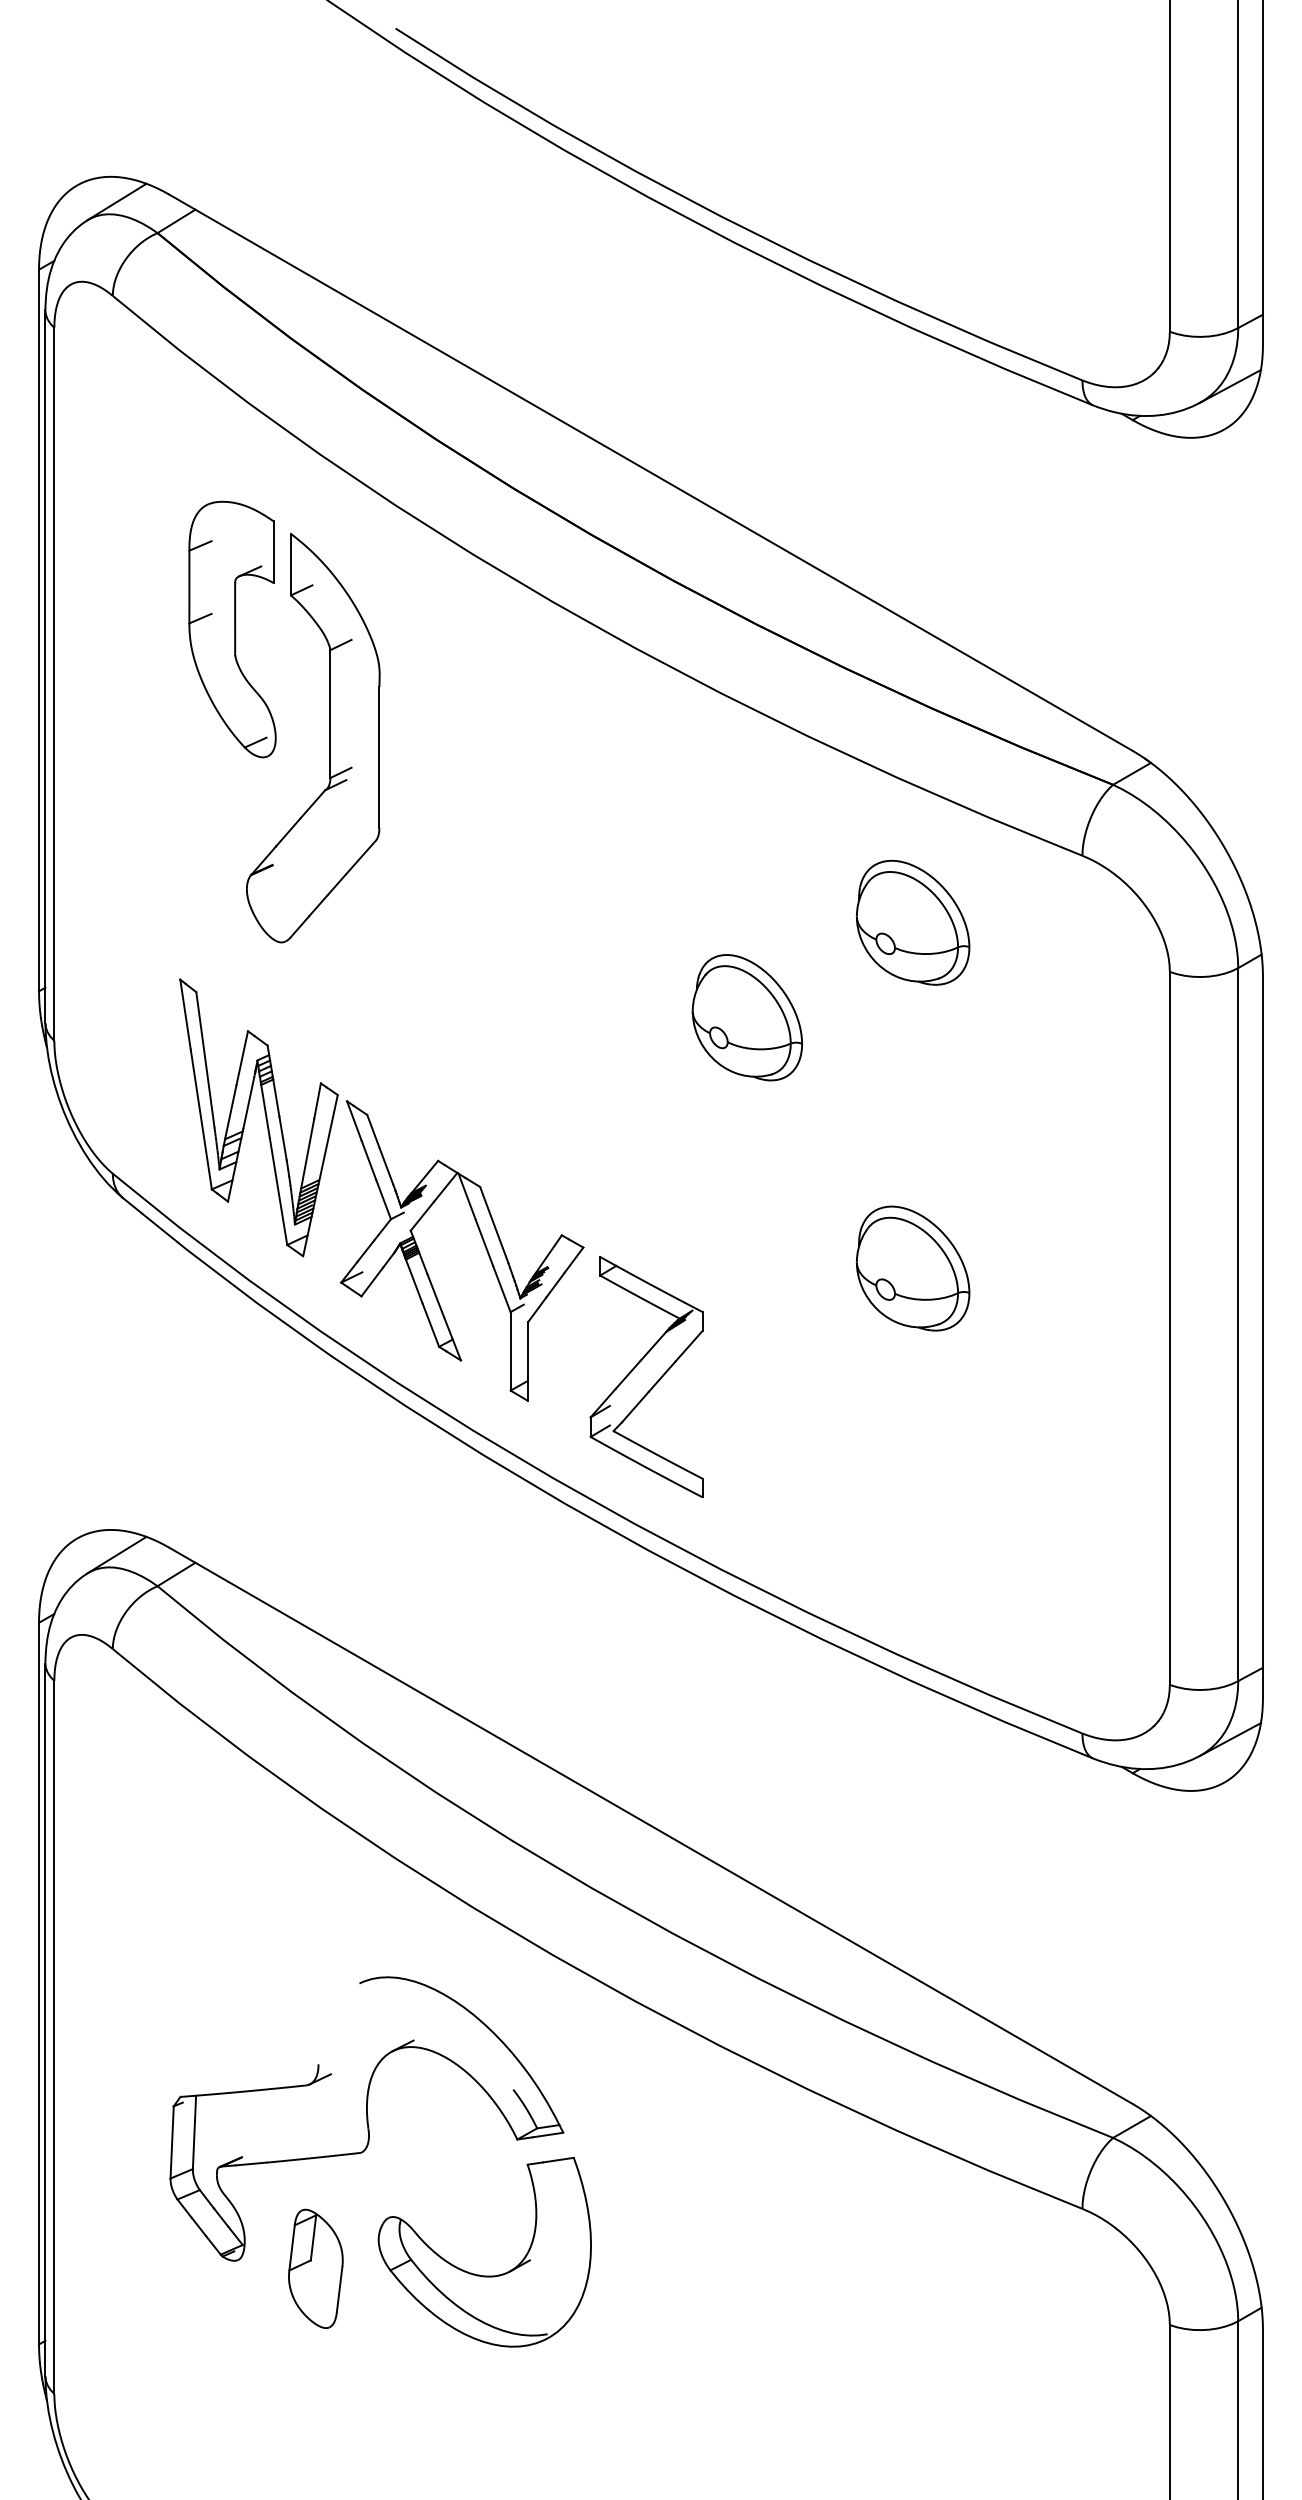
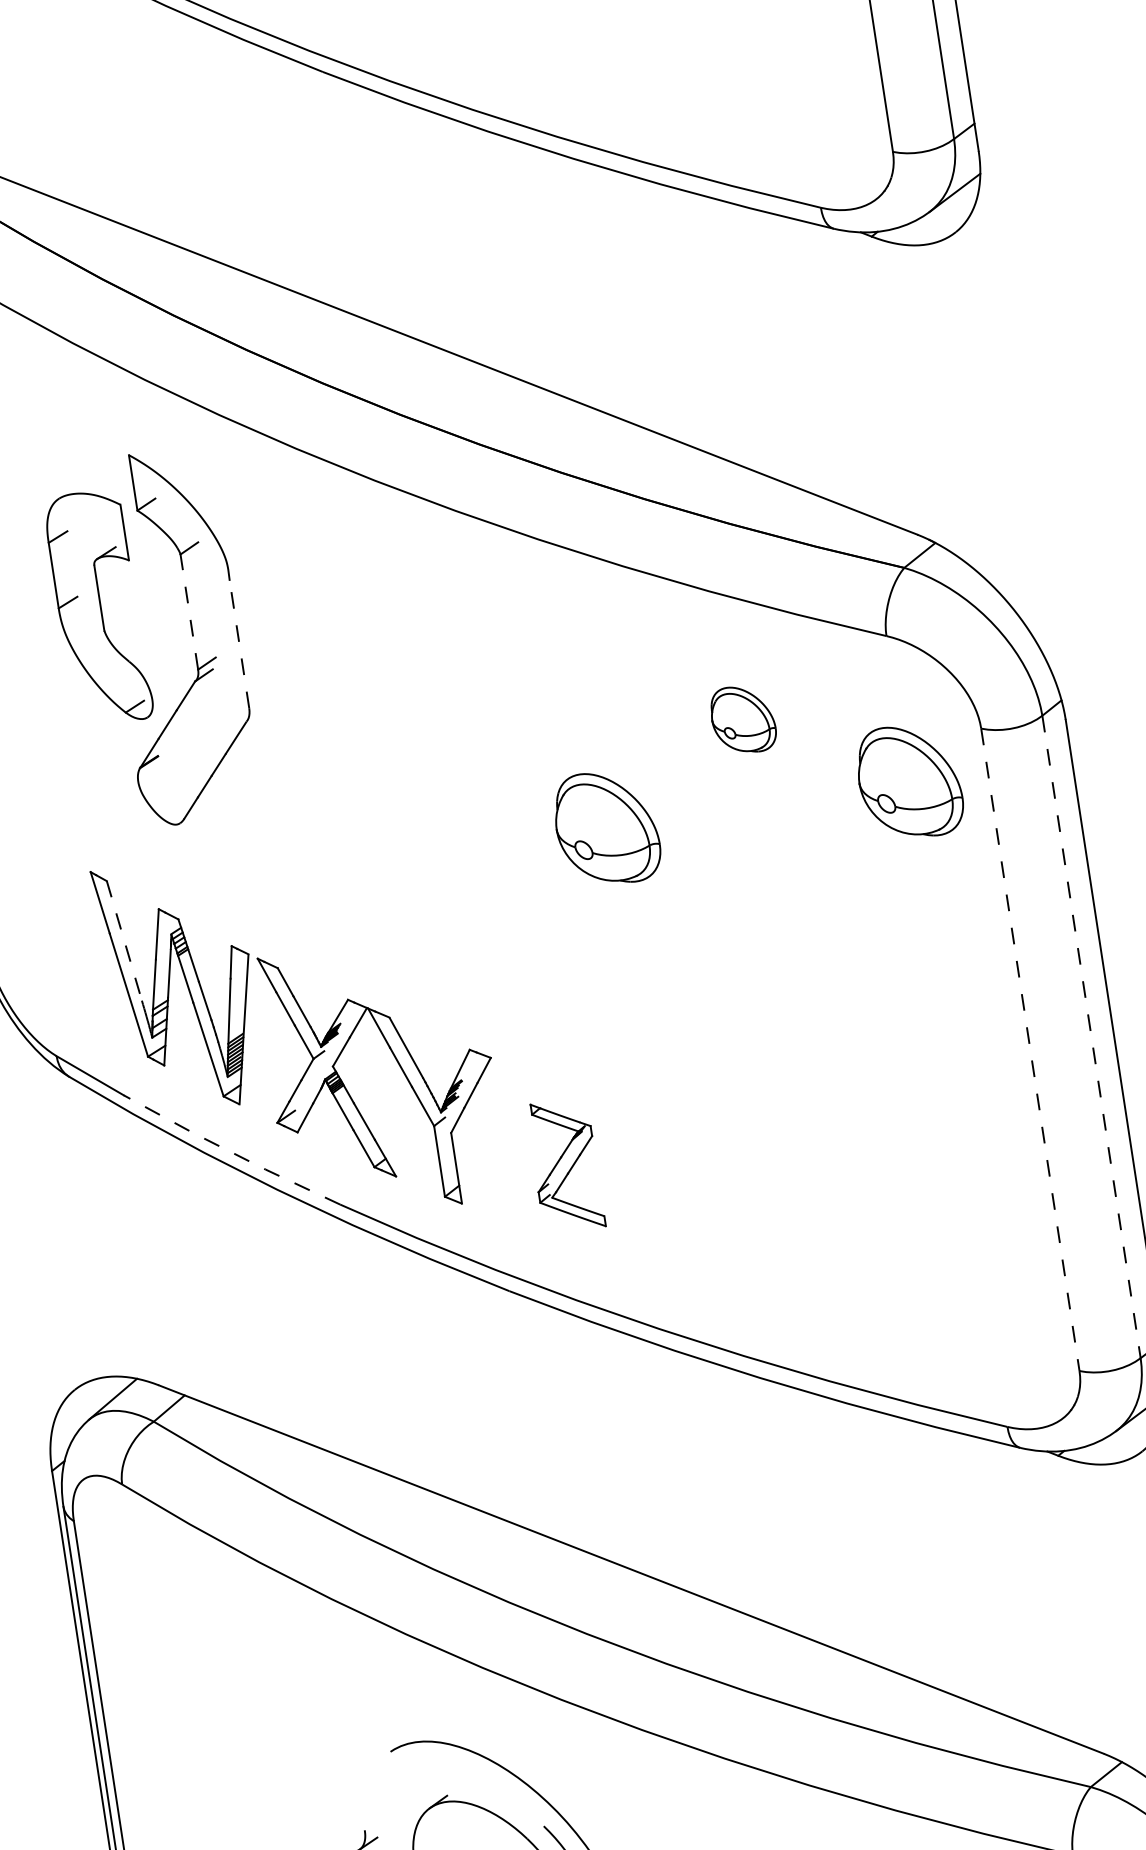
part: (232, 629) -> (98, 607), moved
line: (330, 714) -> (189, 612), solid -> dashed
line: (379, 757) -> (239, 644), solid -> dashed
part: (913, 922) -> (743, 719), size x0.6
part: (1082, 1017) -> (908, 781), added
line: (205, 1060) -> (124, 941), solid -> dashed
part: (913, 1268) -> (791, 1031), removed
line: (285, 1306) -> (230, 1152), solid -> dashed
line: (1238, 1325) -> (1091, 1037), solid -> dashed
line: (1169, 1328) -> (1030, 1049), solid -> dashed
part: (646, 1376) -> (565, 1165), size x0.6

